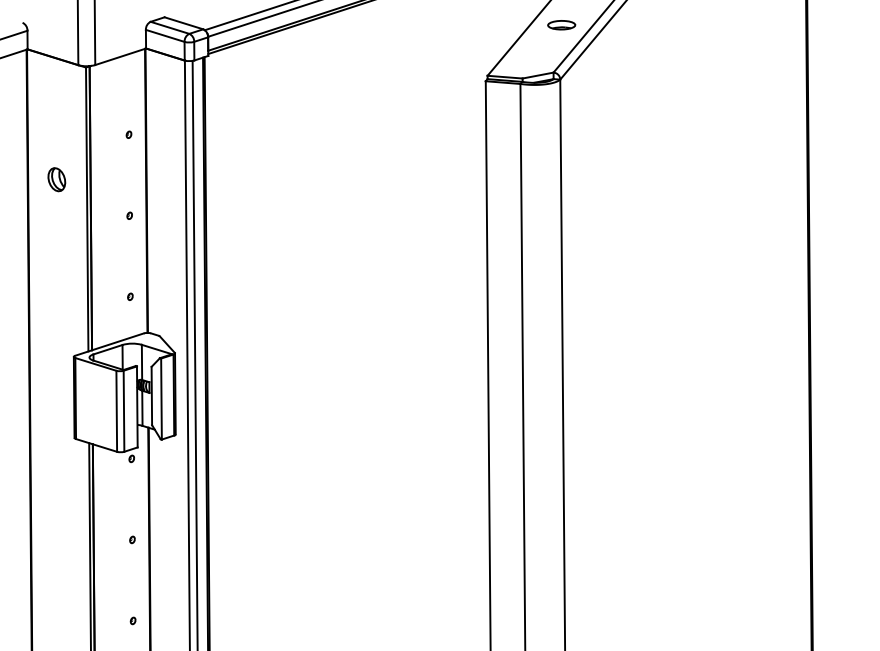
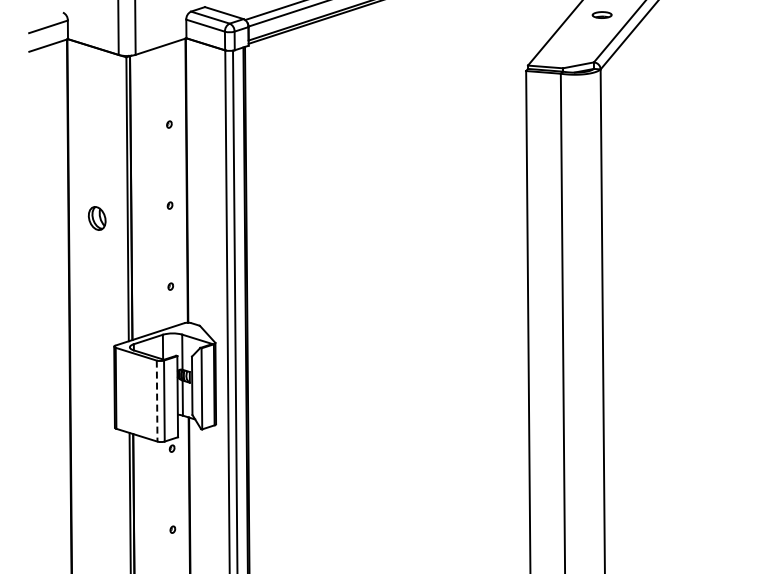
part: (561, 25) -> (601, 15), size x0.7
part: (56, 179) -> (96, 218), moved
line: (116, 411) -> (156, 401), solid -> dashed

